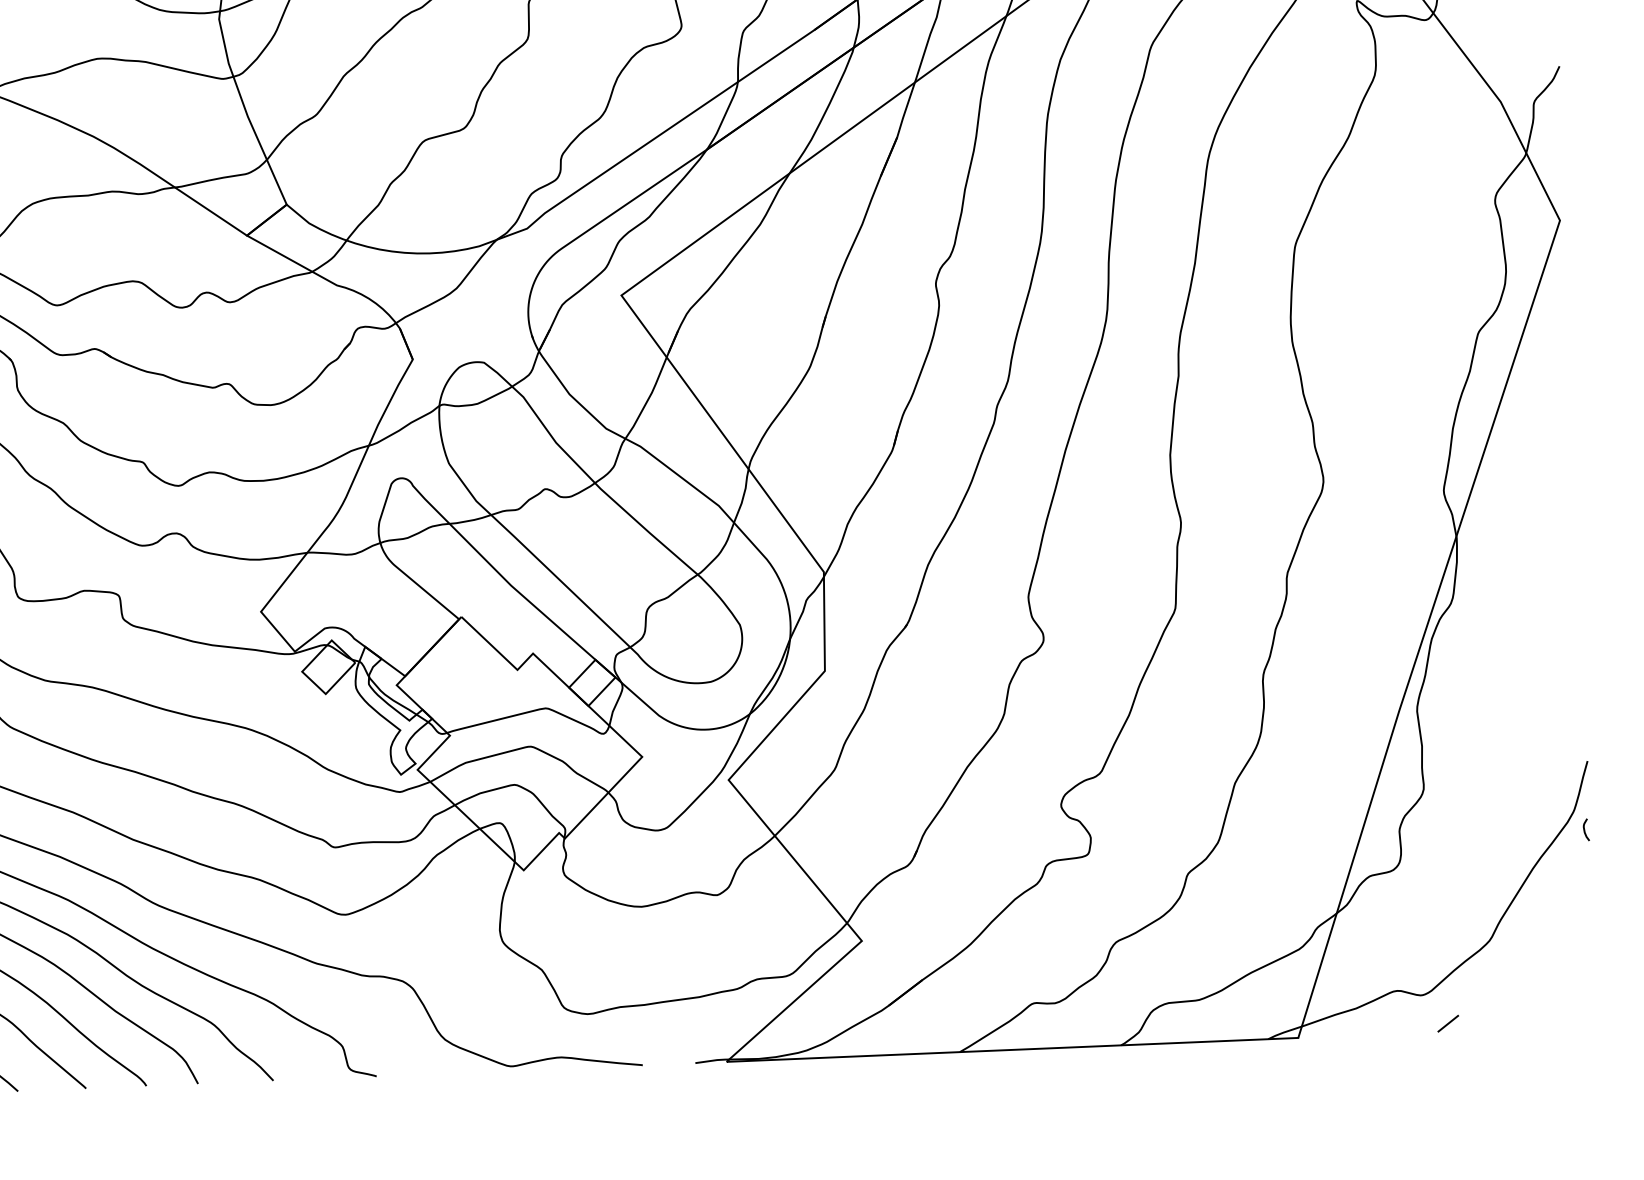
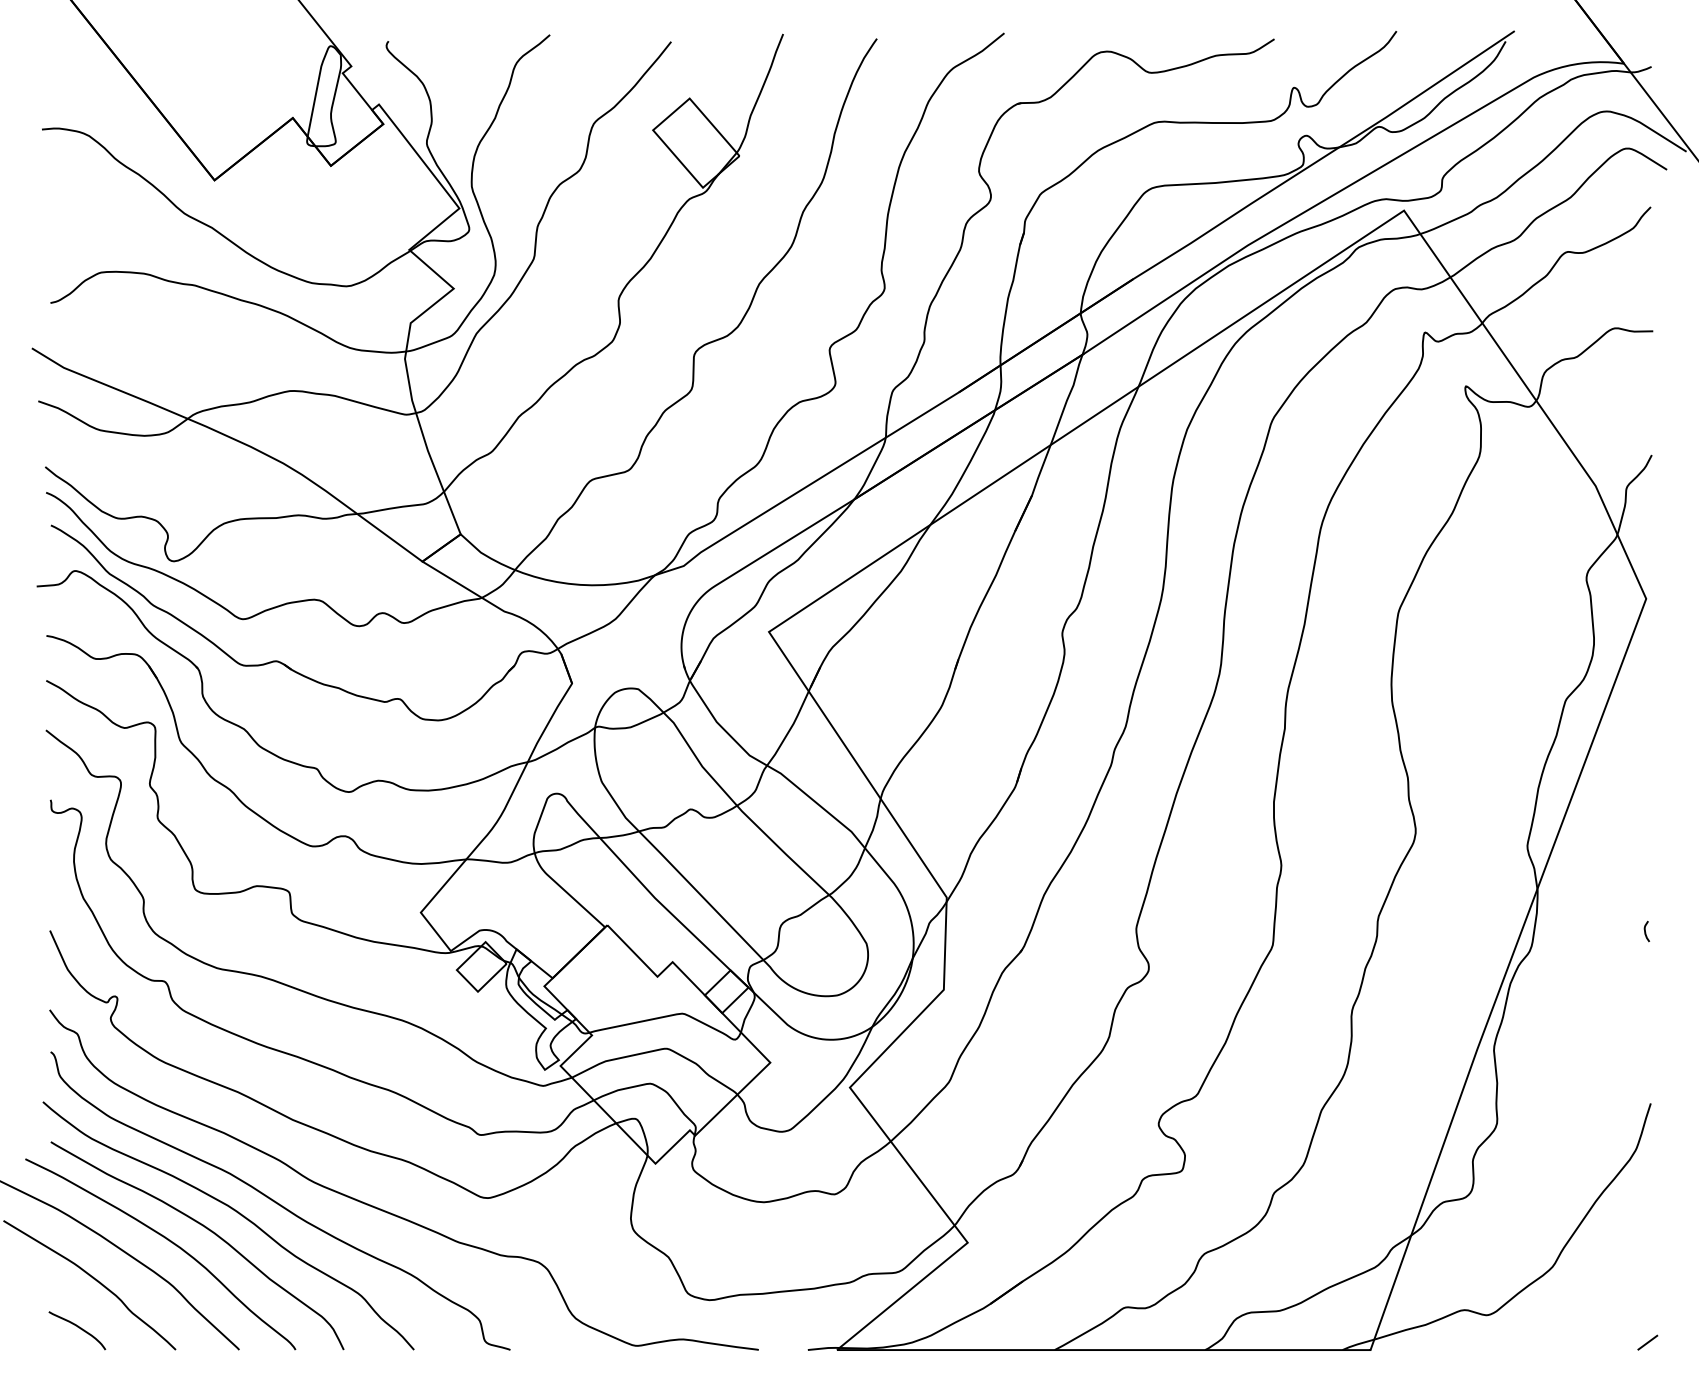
curve: (1584, 829) -> (1645, 931), moved
line: (1447, 1023) -> (1647, 1342), moved

